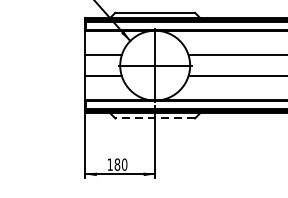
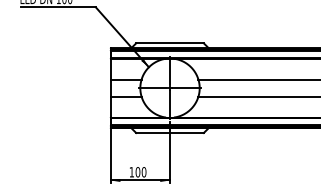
line: (155, 117) -> (170, 132), dashed -> solid
text: (116, 164) -> (137, 172), 180 -> 100

